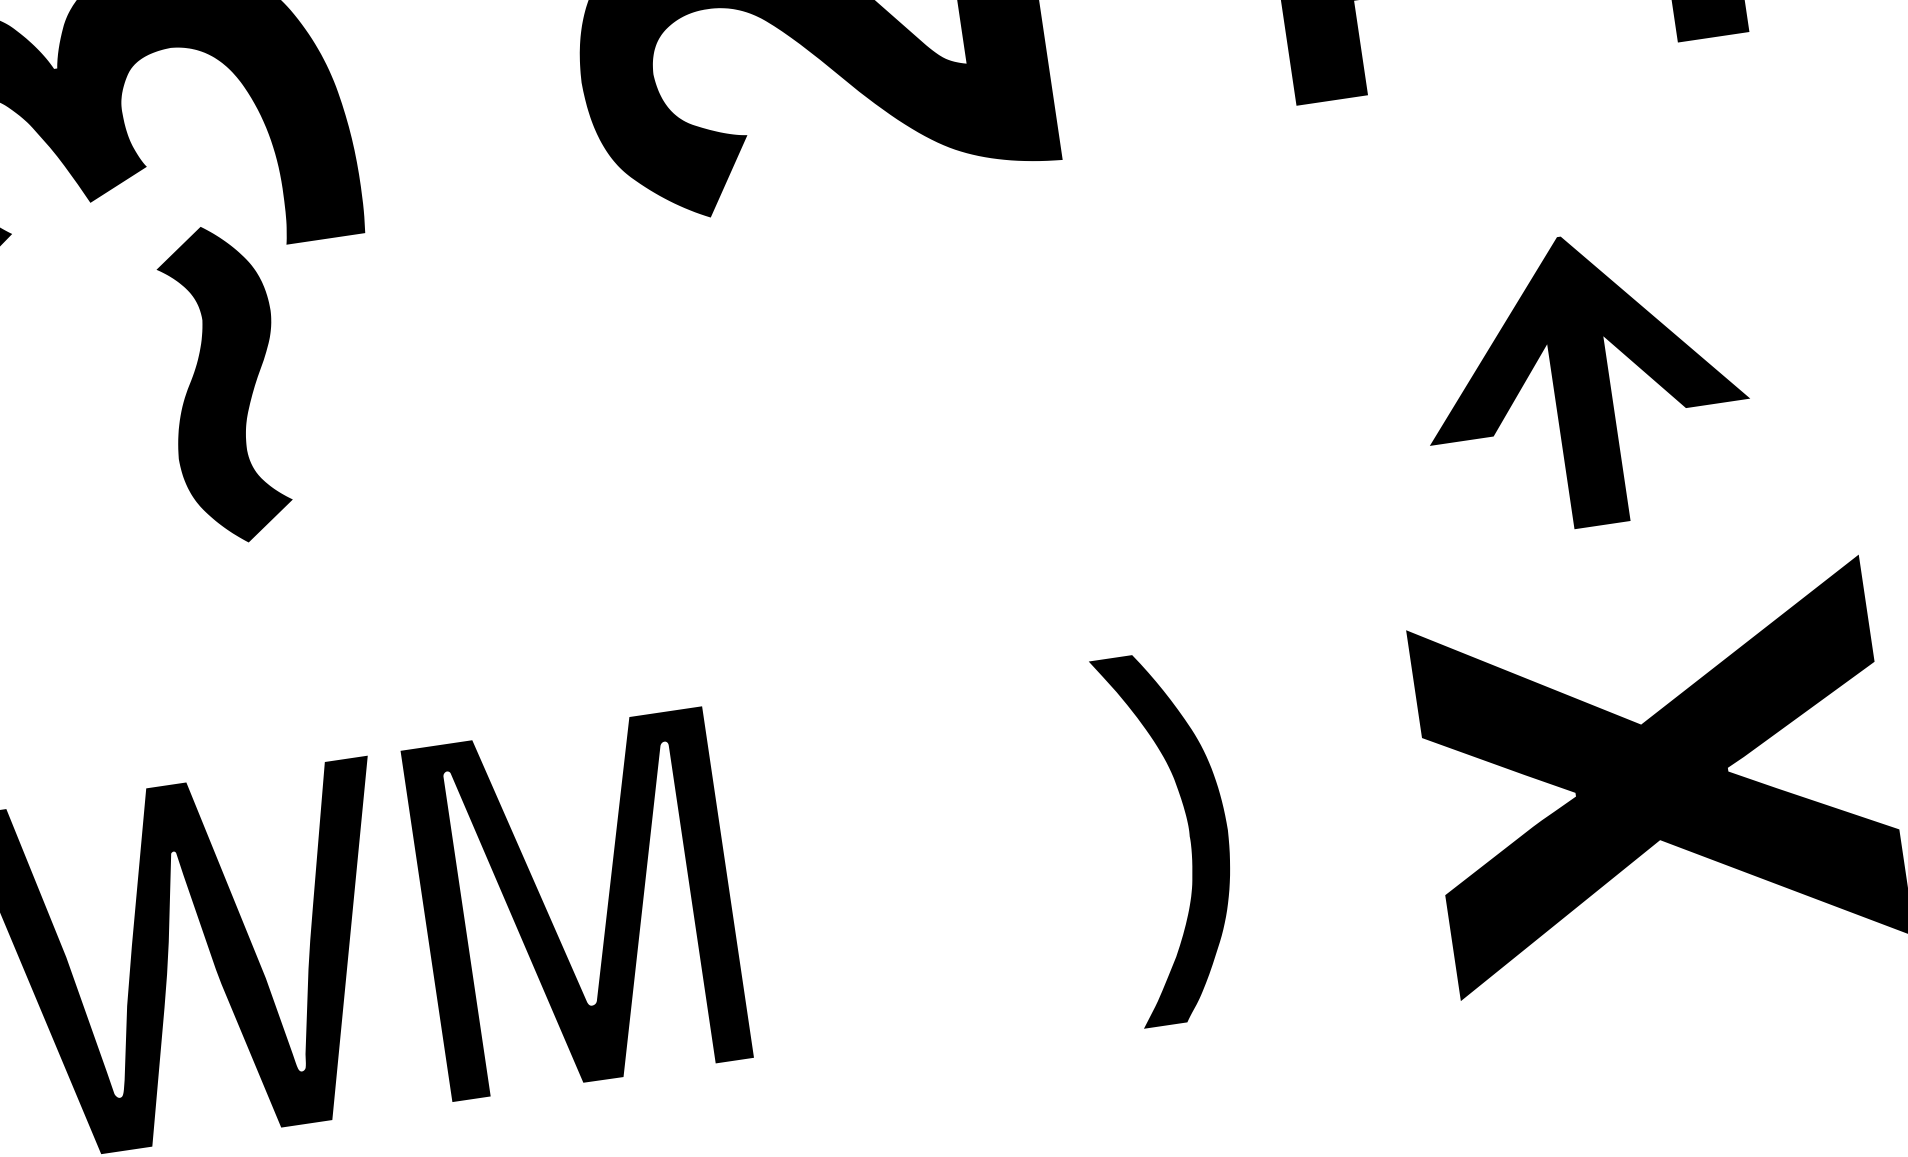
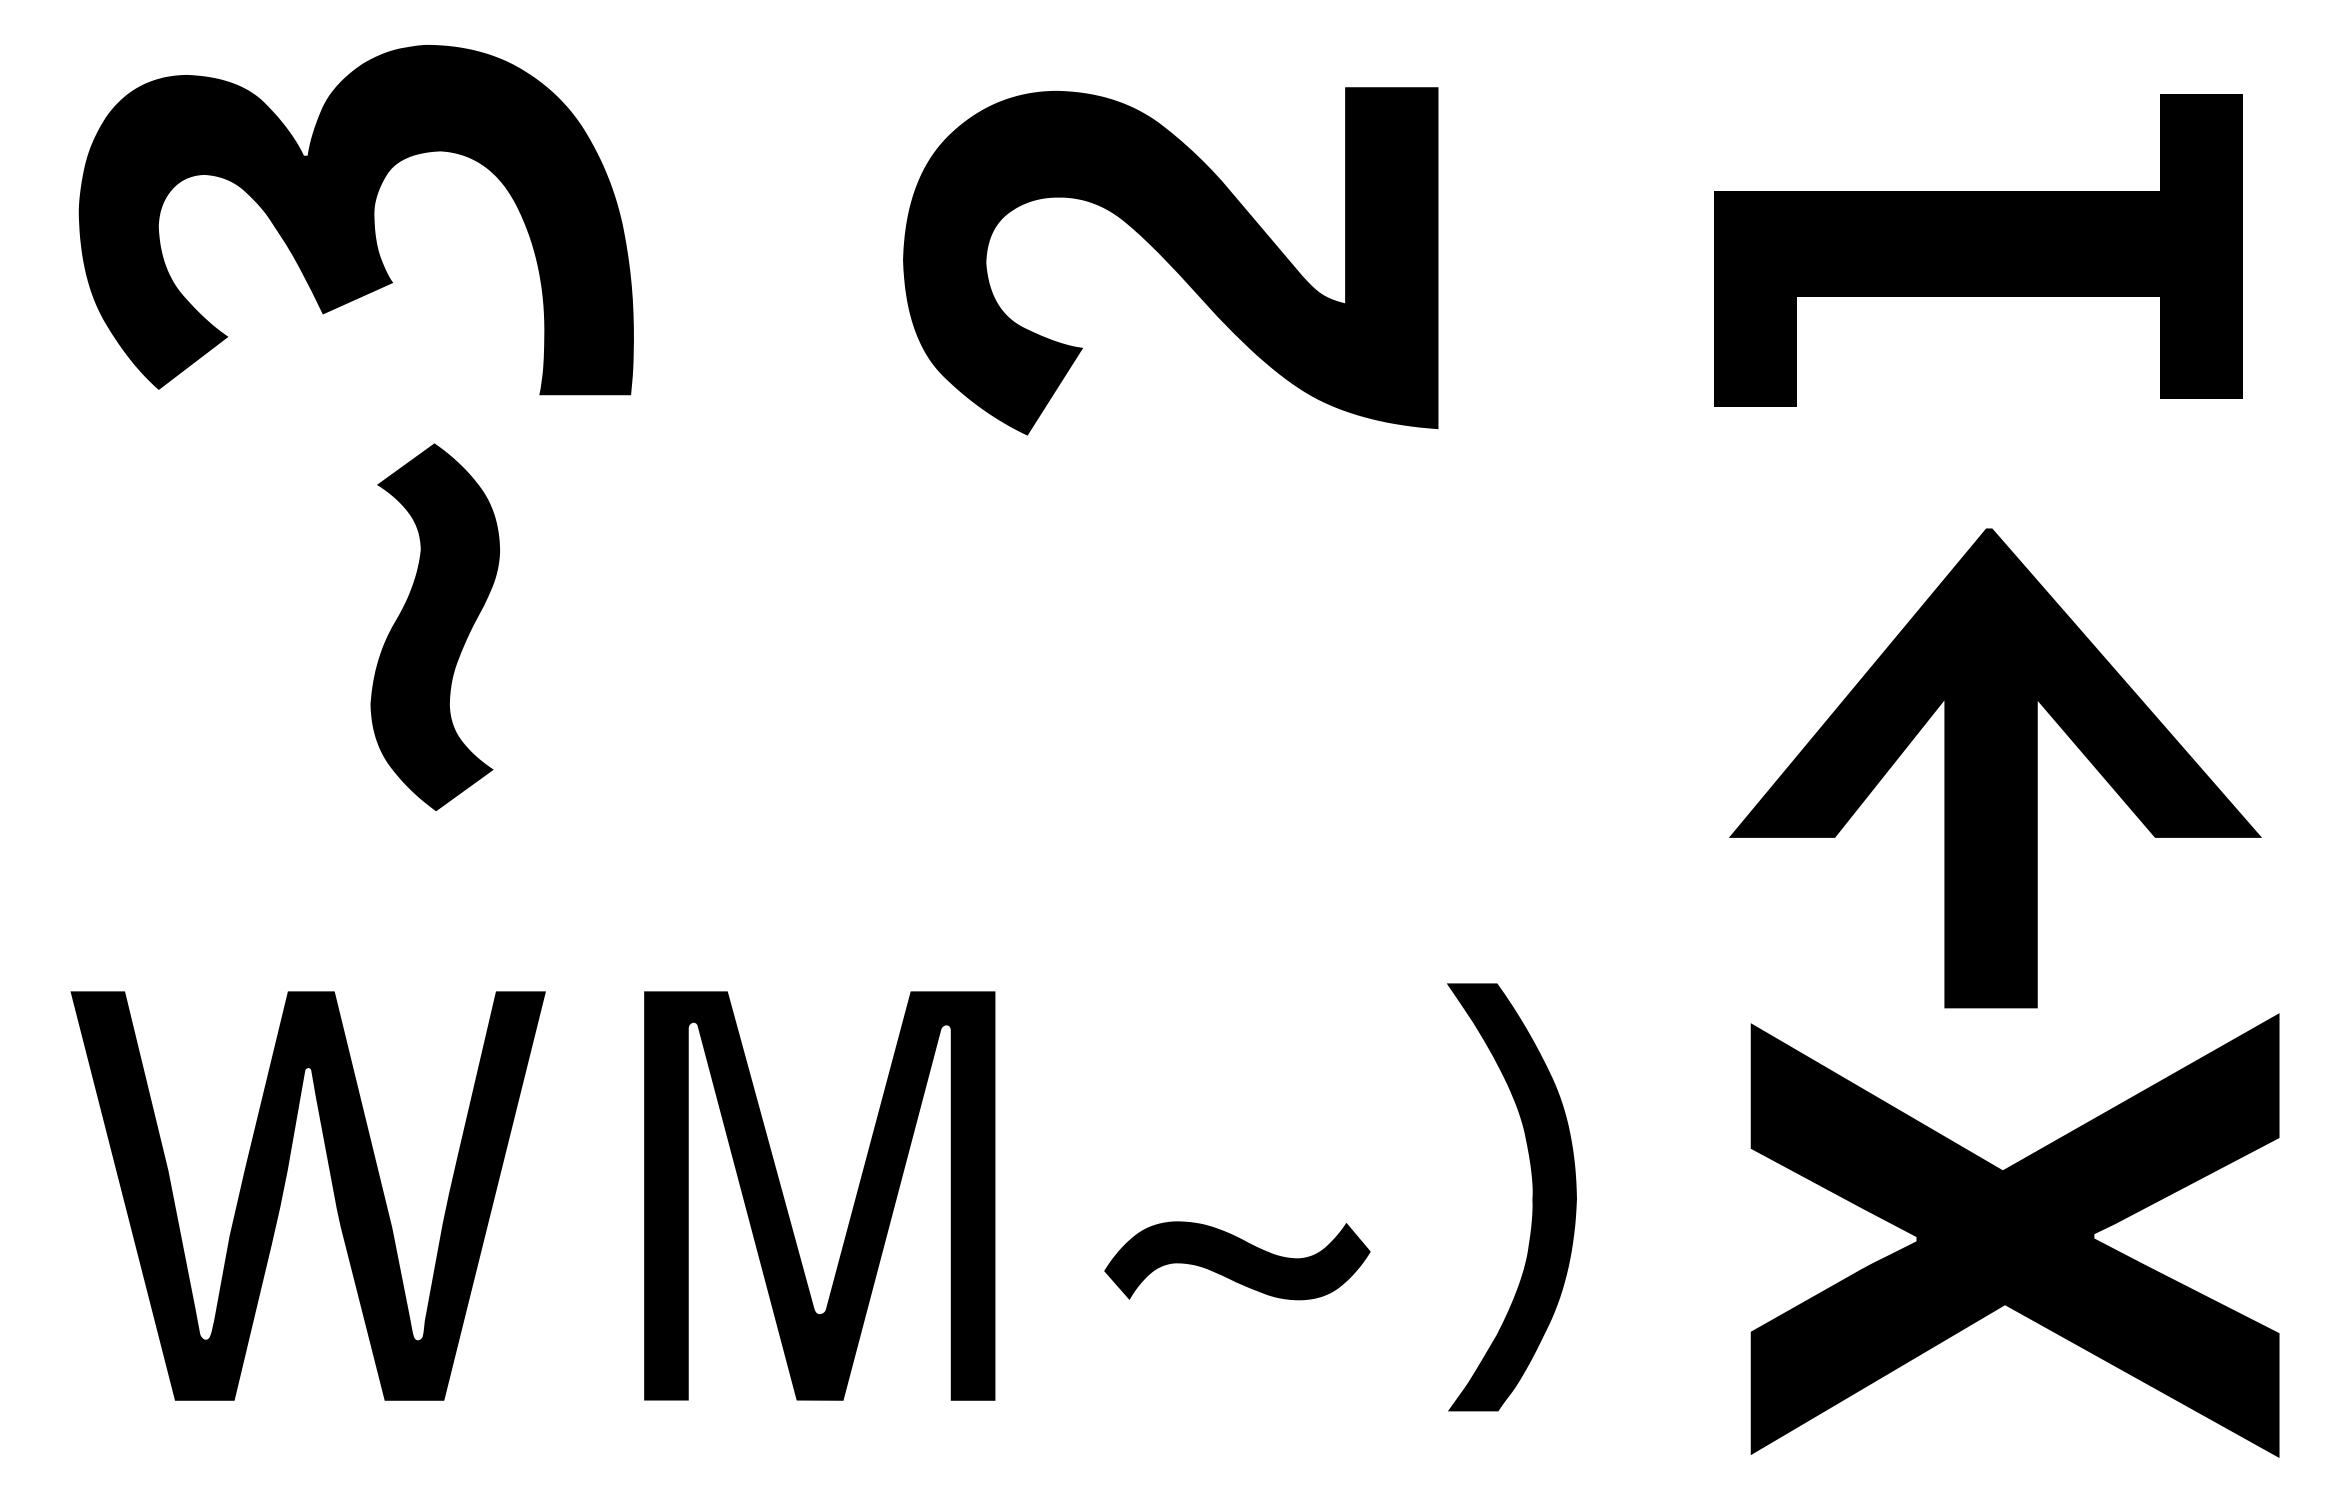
part: (1583, 380) -> (1995, 768), size x1.43
part: (224, 383) -> (435, 626), moved
part: (1189, 834) -> (1532, 1197), moved
fill: (995, 899) -> (1237, 1260), added
part: (549, 916) -> (786, 1205), moved

